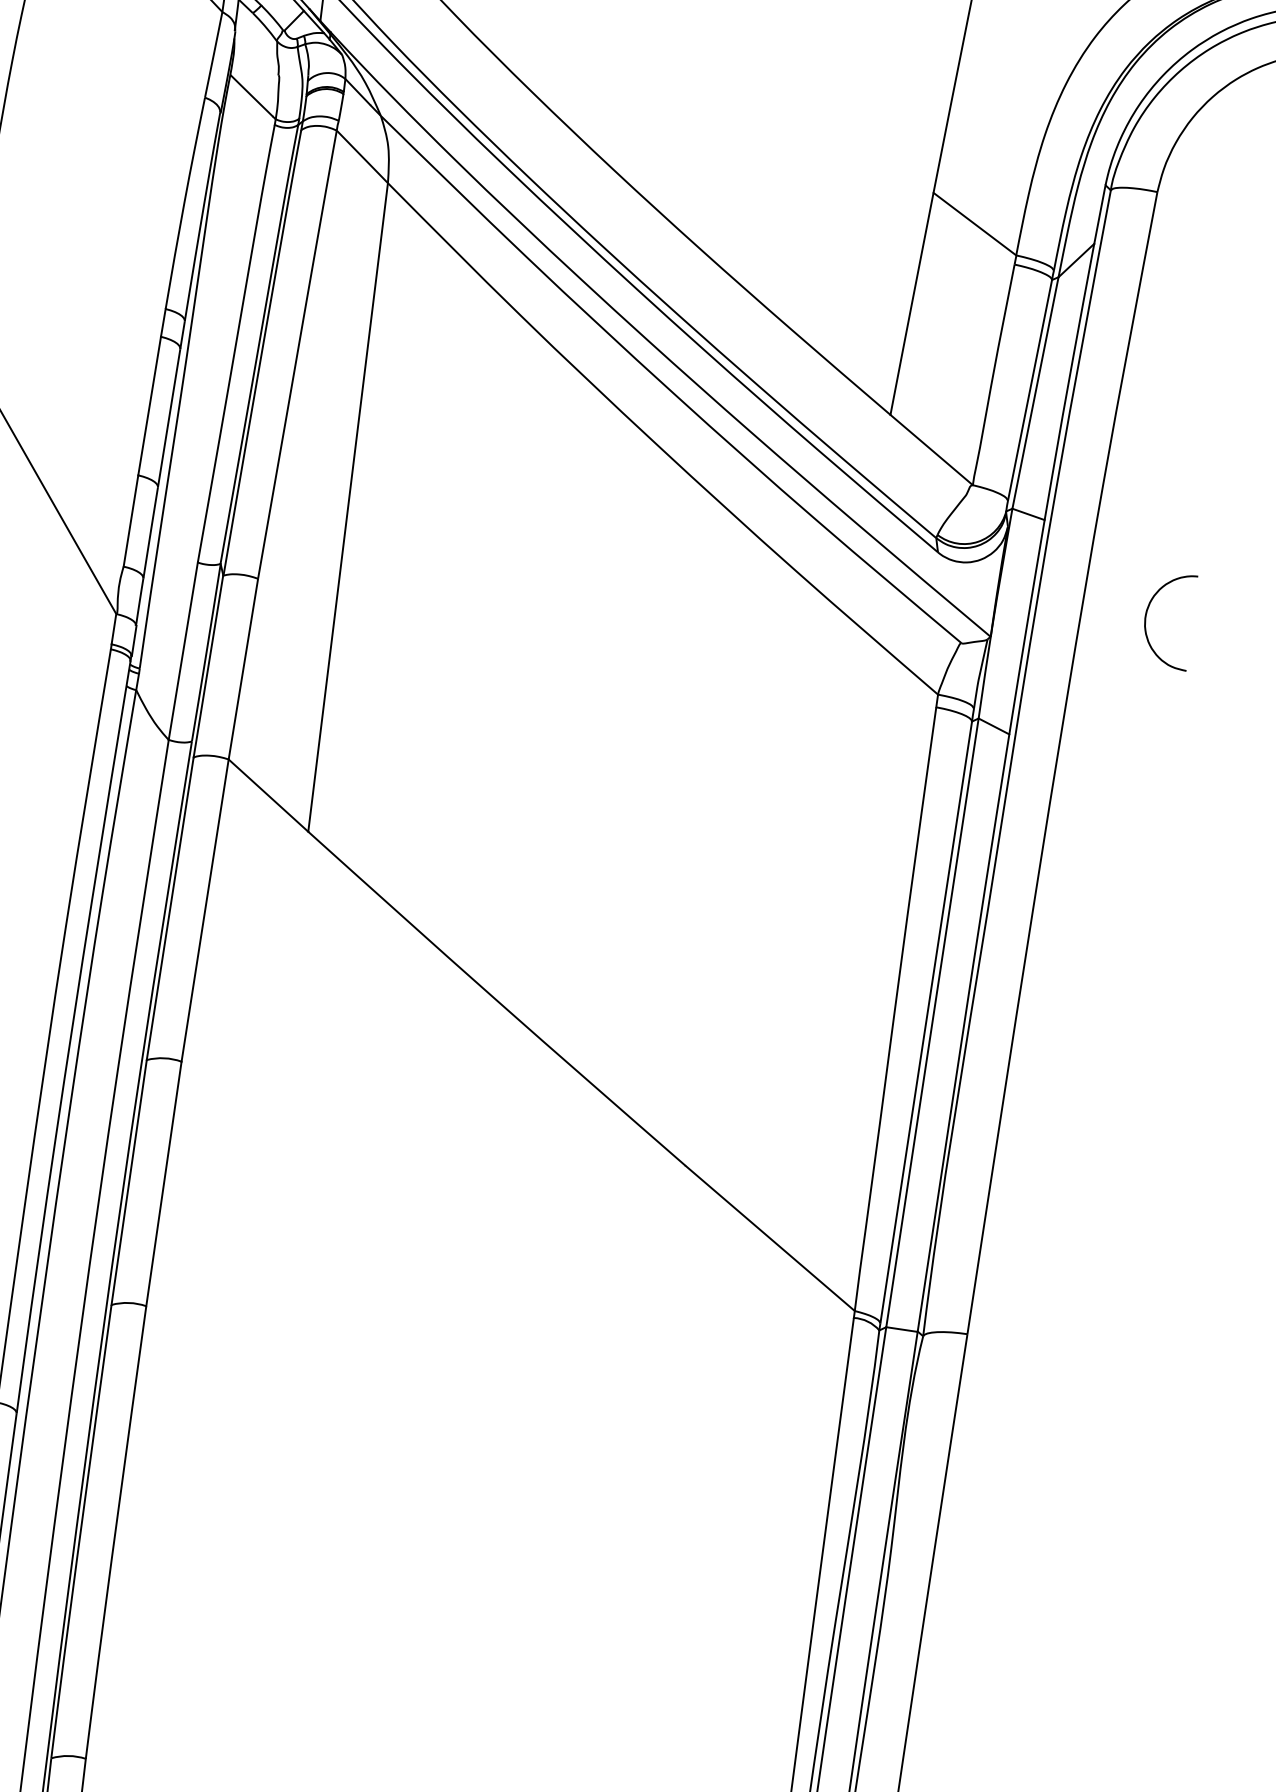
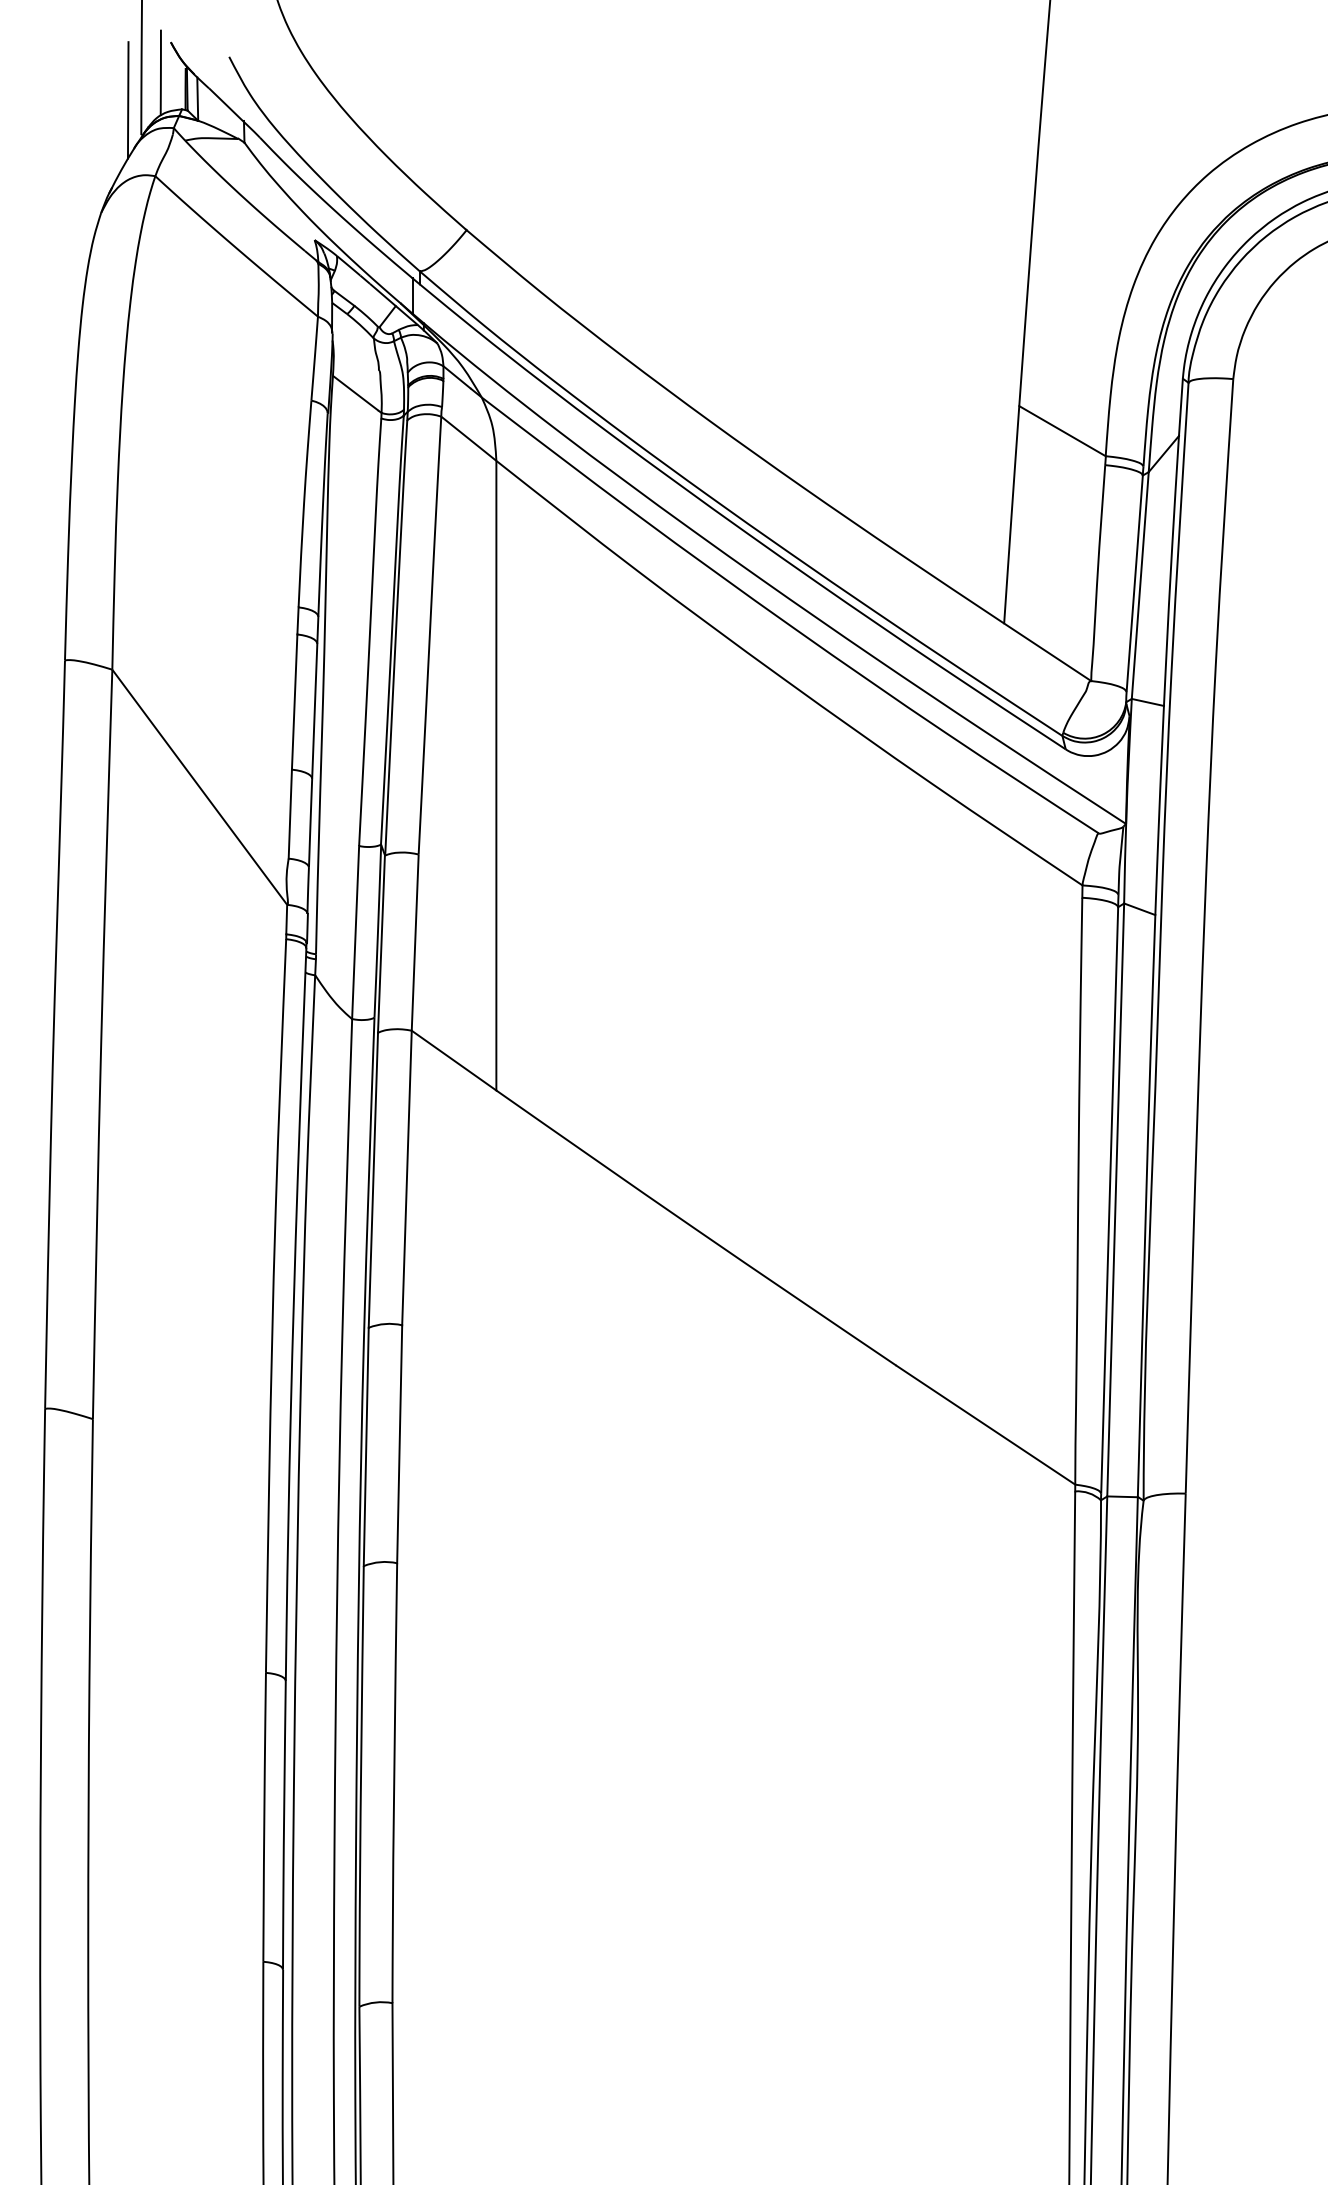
curve: (1147, 612) -> (1273, 782), removed

